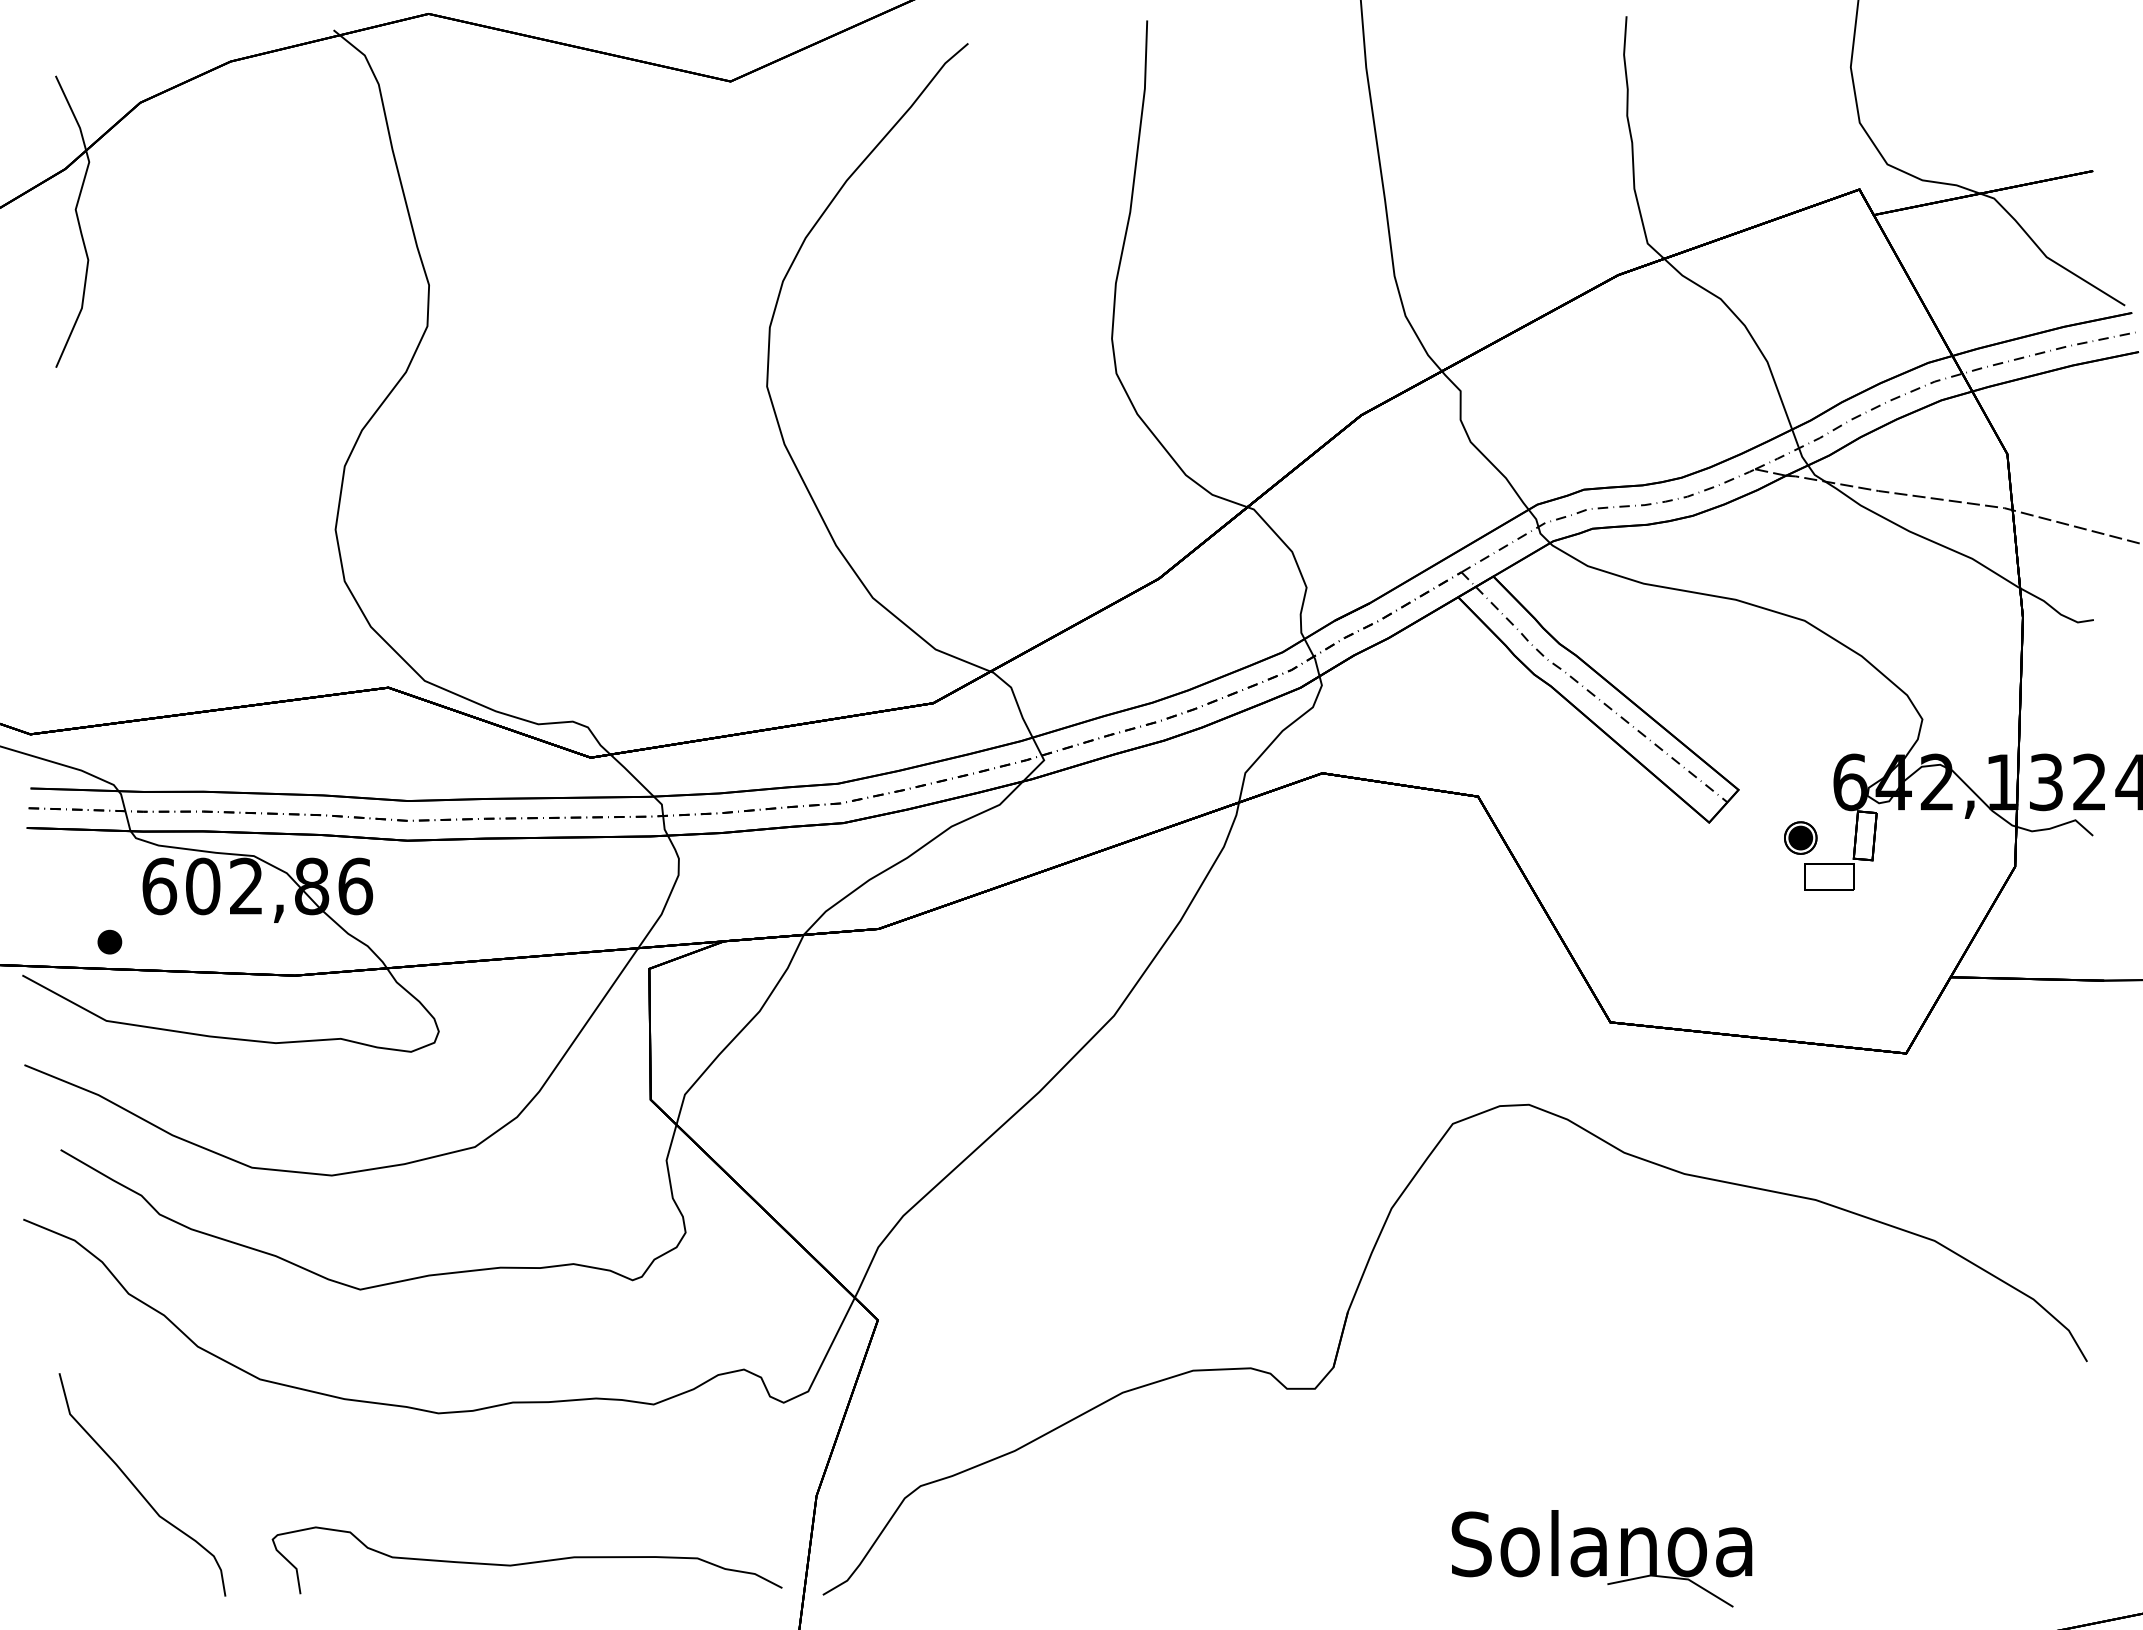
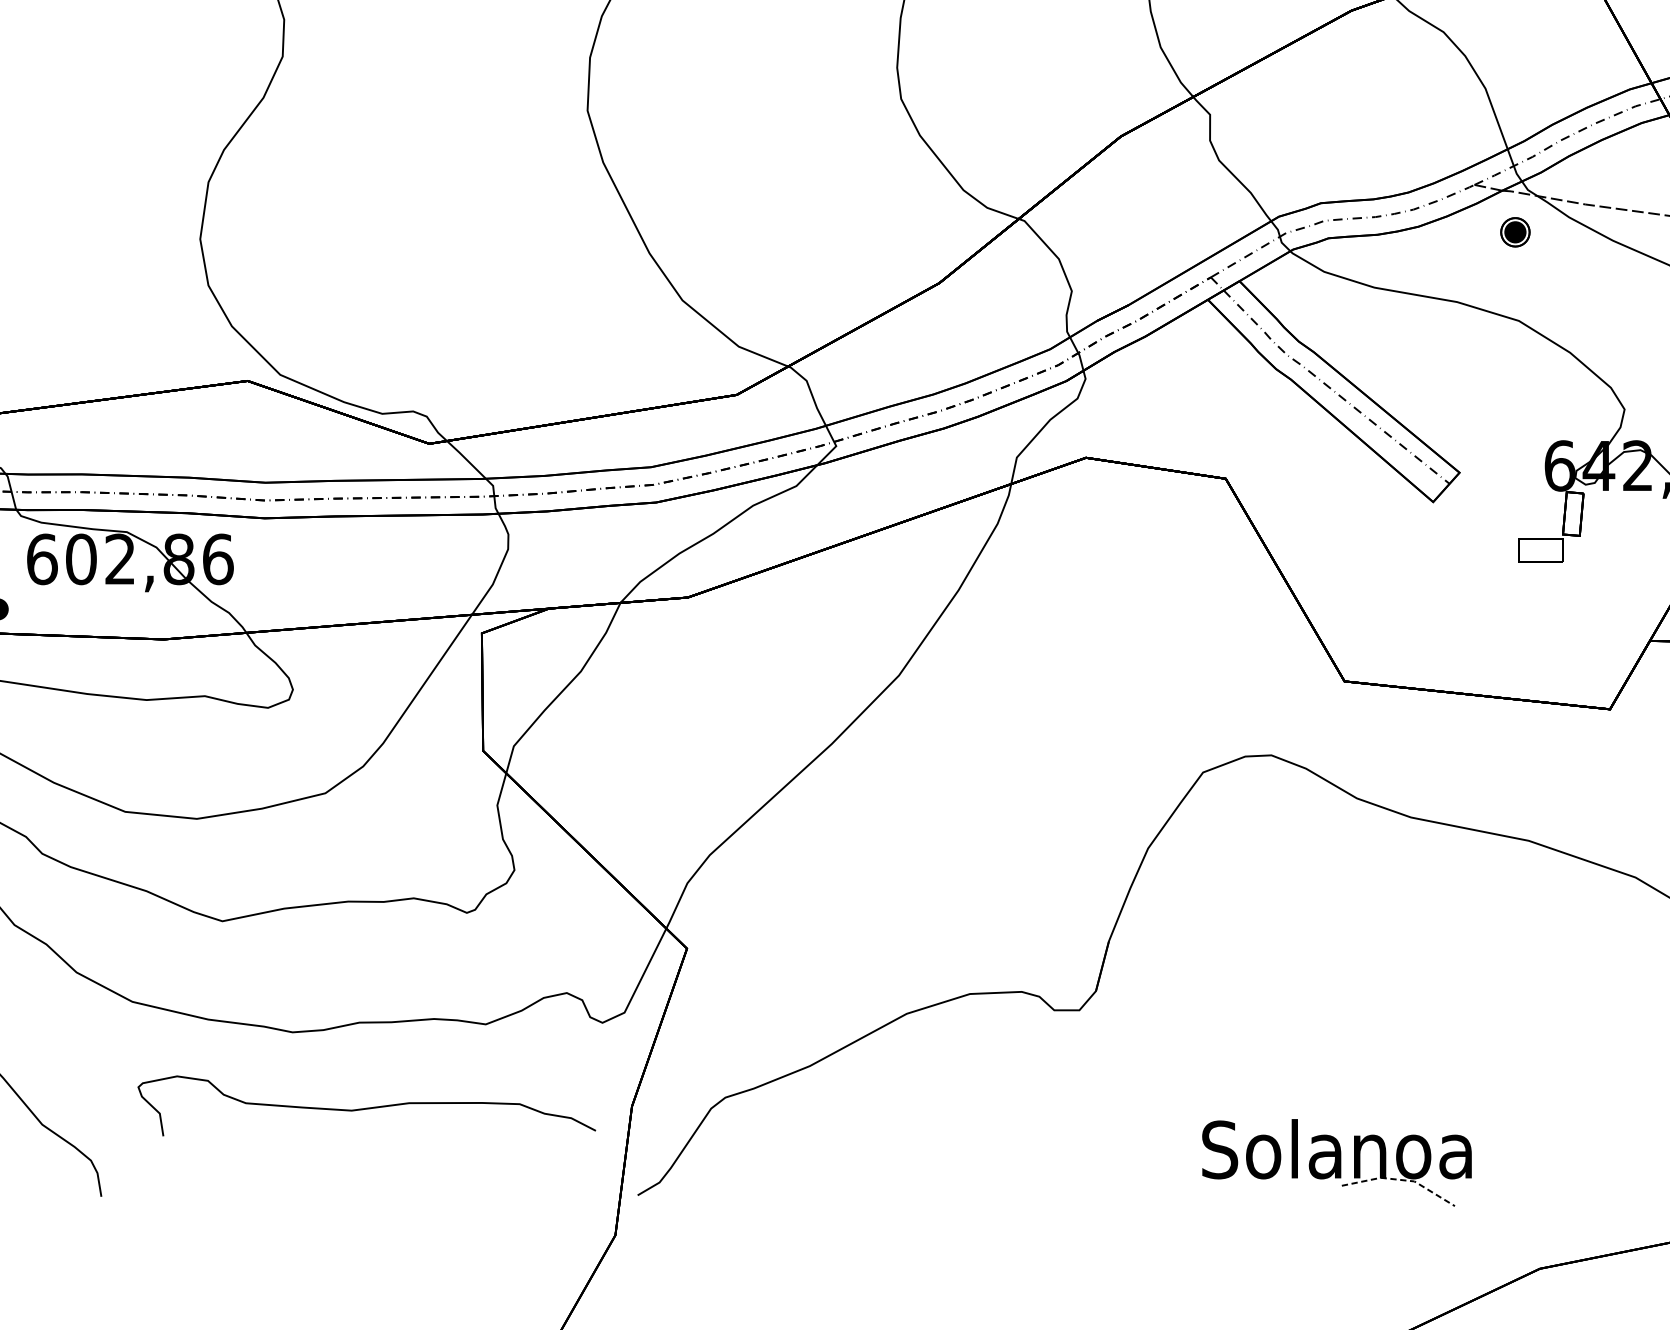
part: (1800, 837) -> (1515, 231), moved
curve: (526, 1562) -> (366, 1107), moved
line: (1673, 1577) -> (1401, 1179), solid -> dashed

